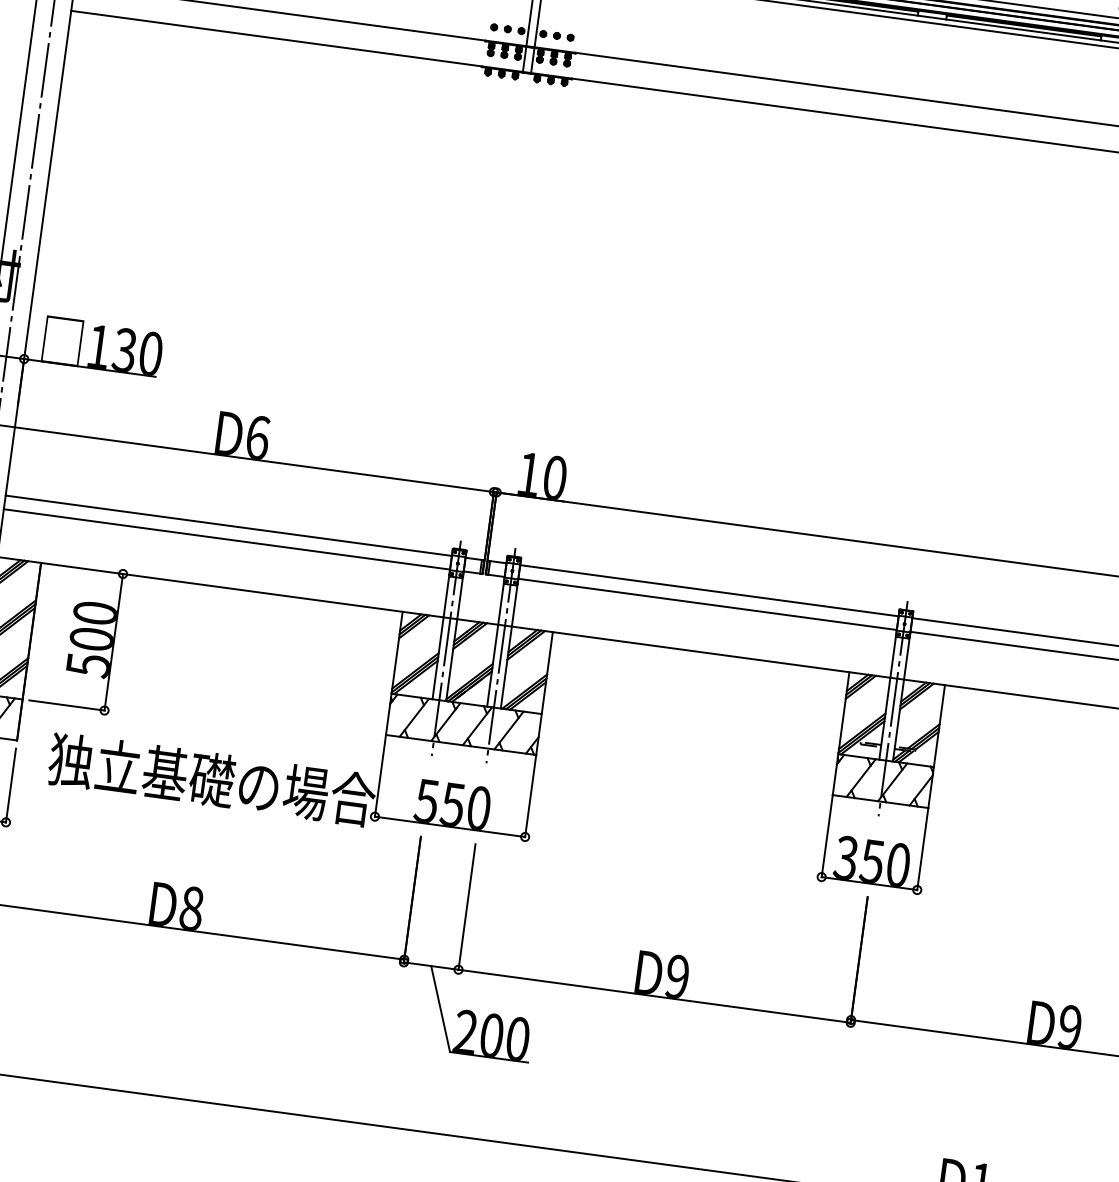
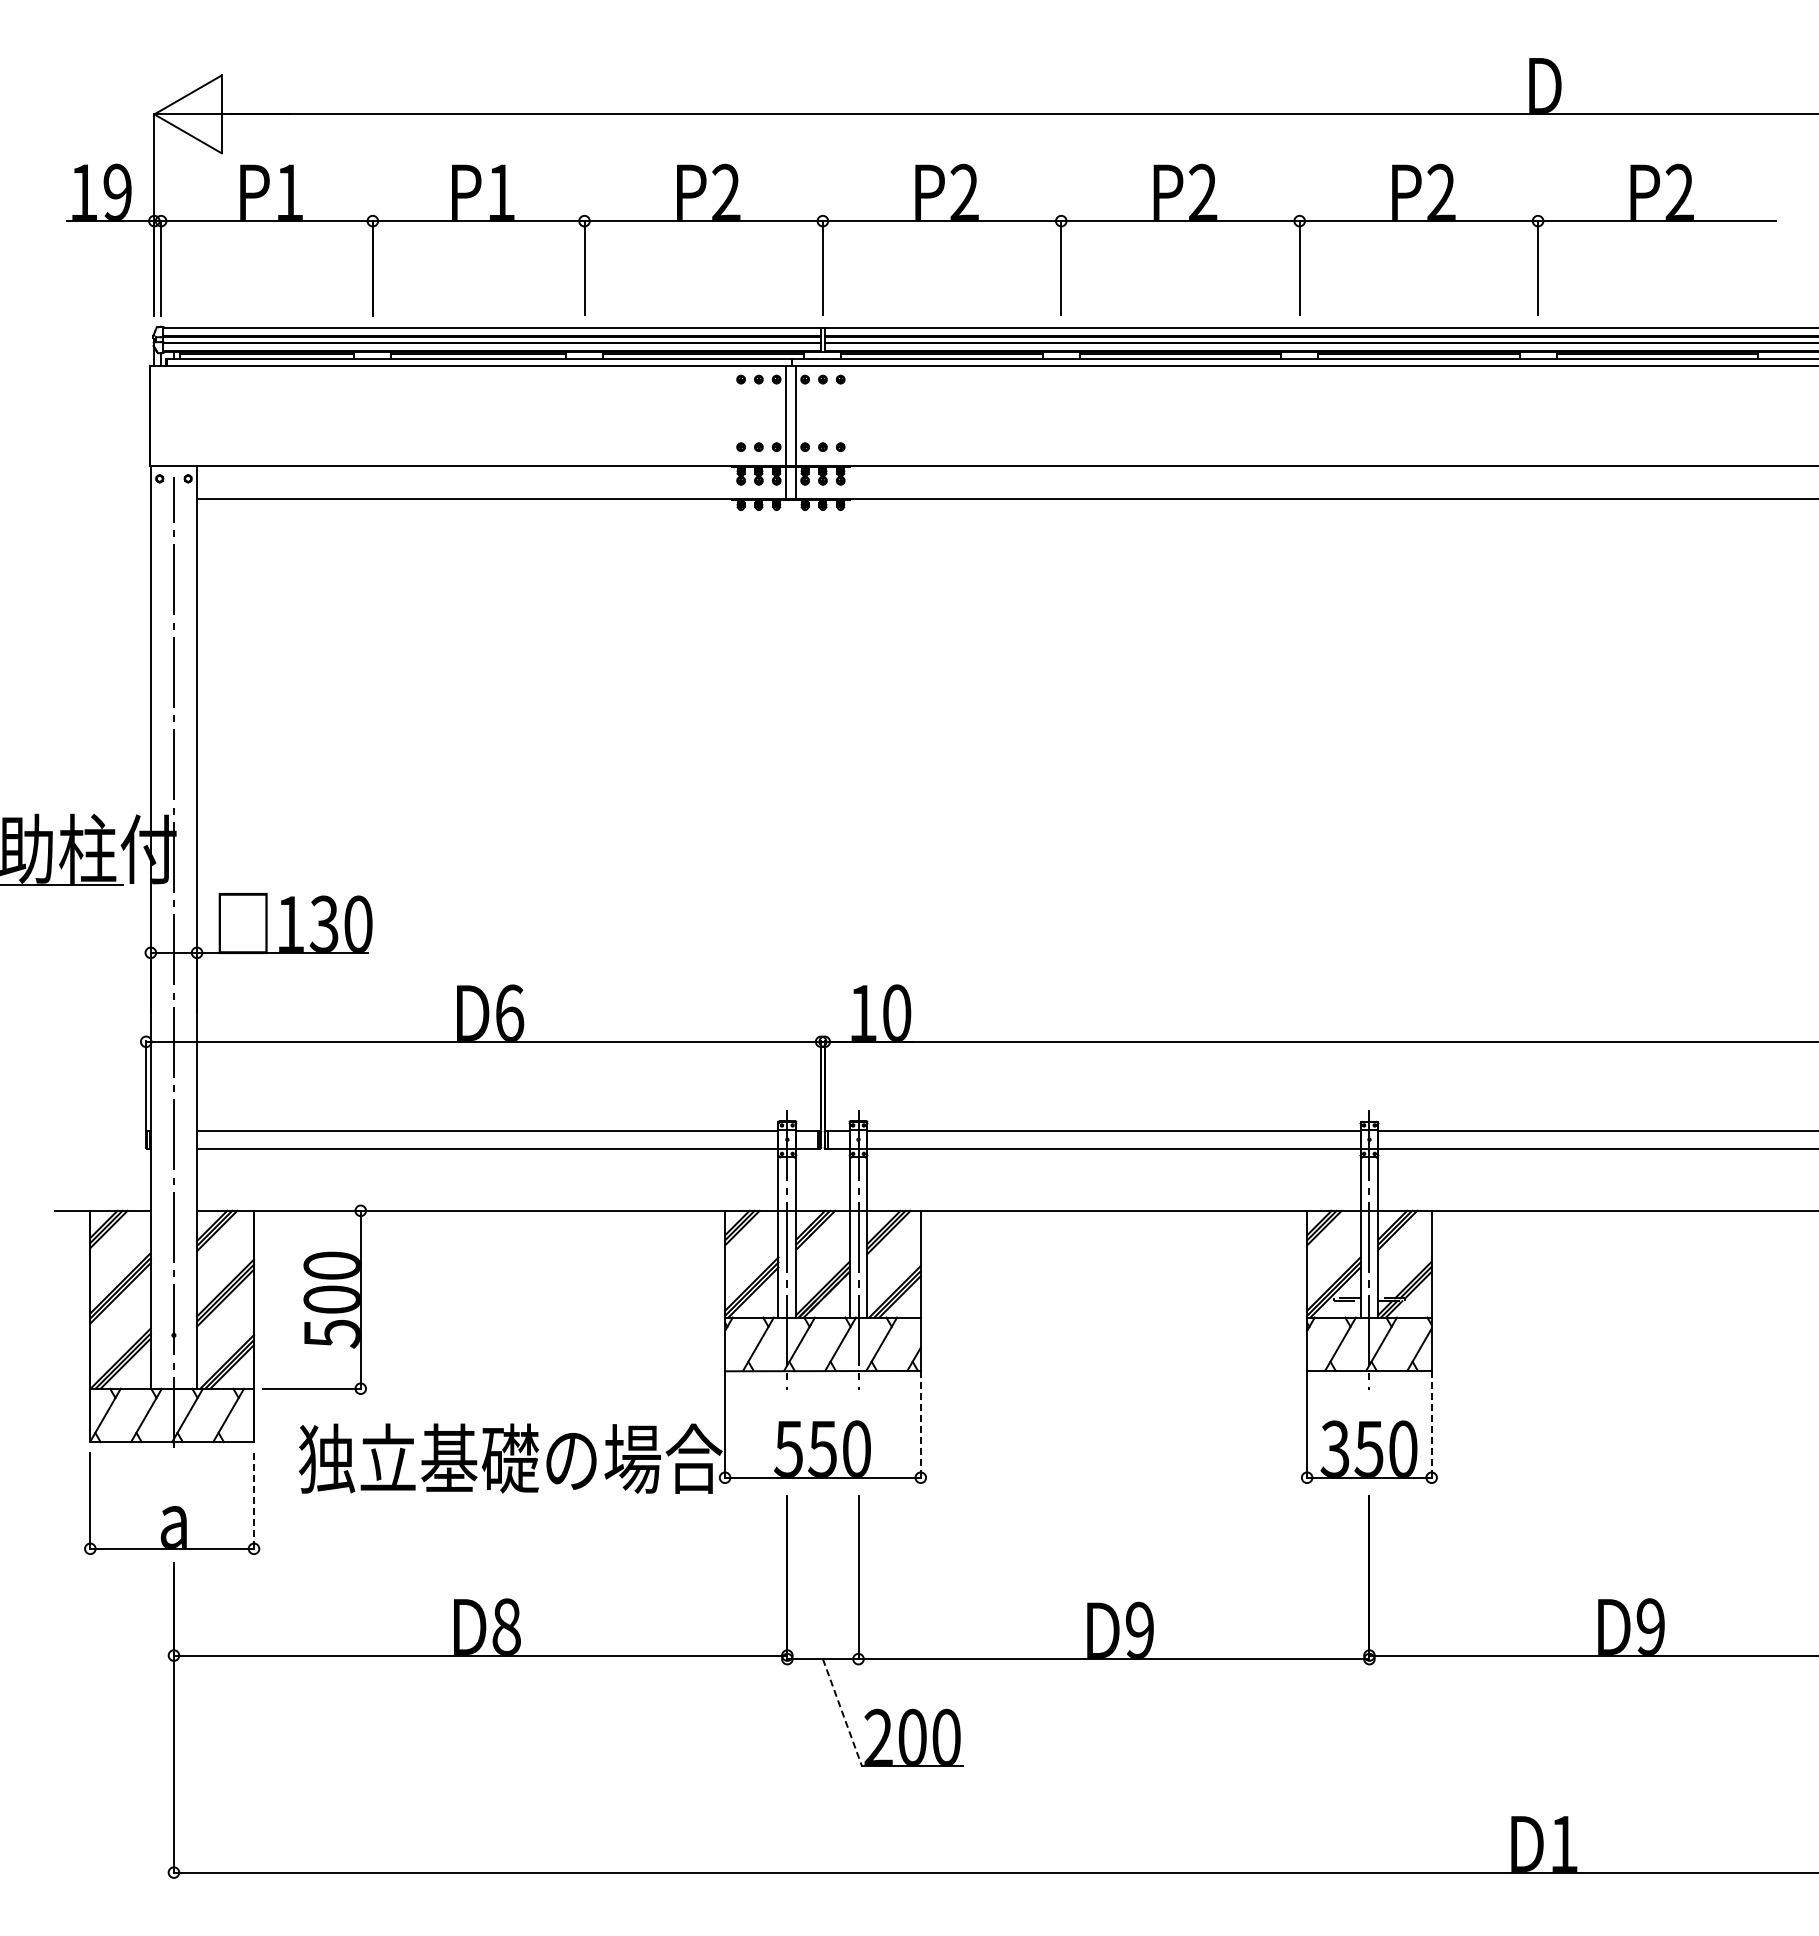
line: (11, 786) -> (254, 1501), solid -> dashed
line: (530, 796) -> (920, 1425), solid -> dashed
line: (922, 849) -> (1431, 1425), solid -> dashed
line: (440, 1009) -> (842, 1712), solid -> dashed

